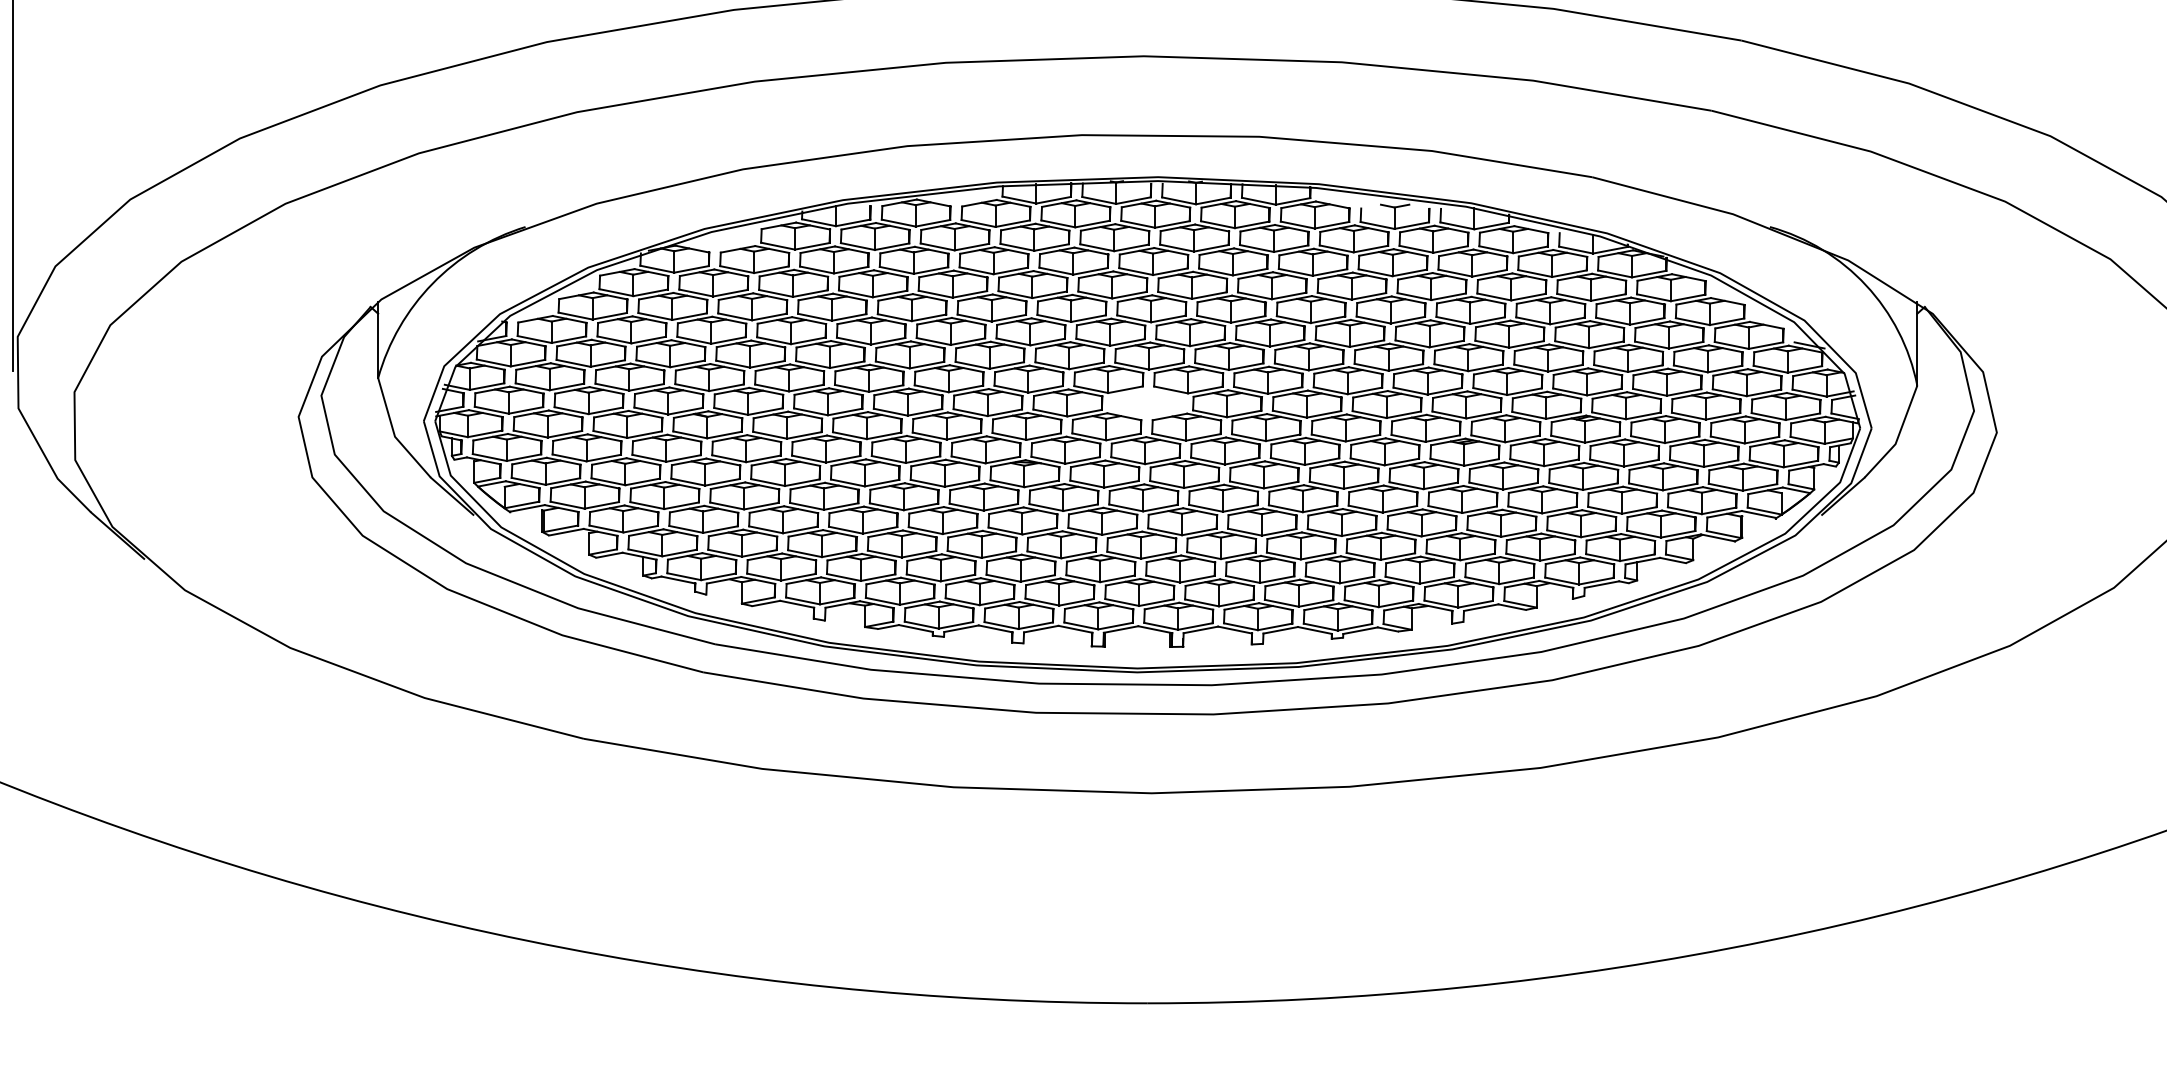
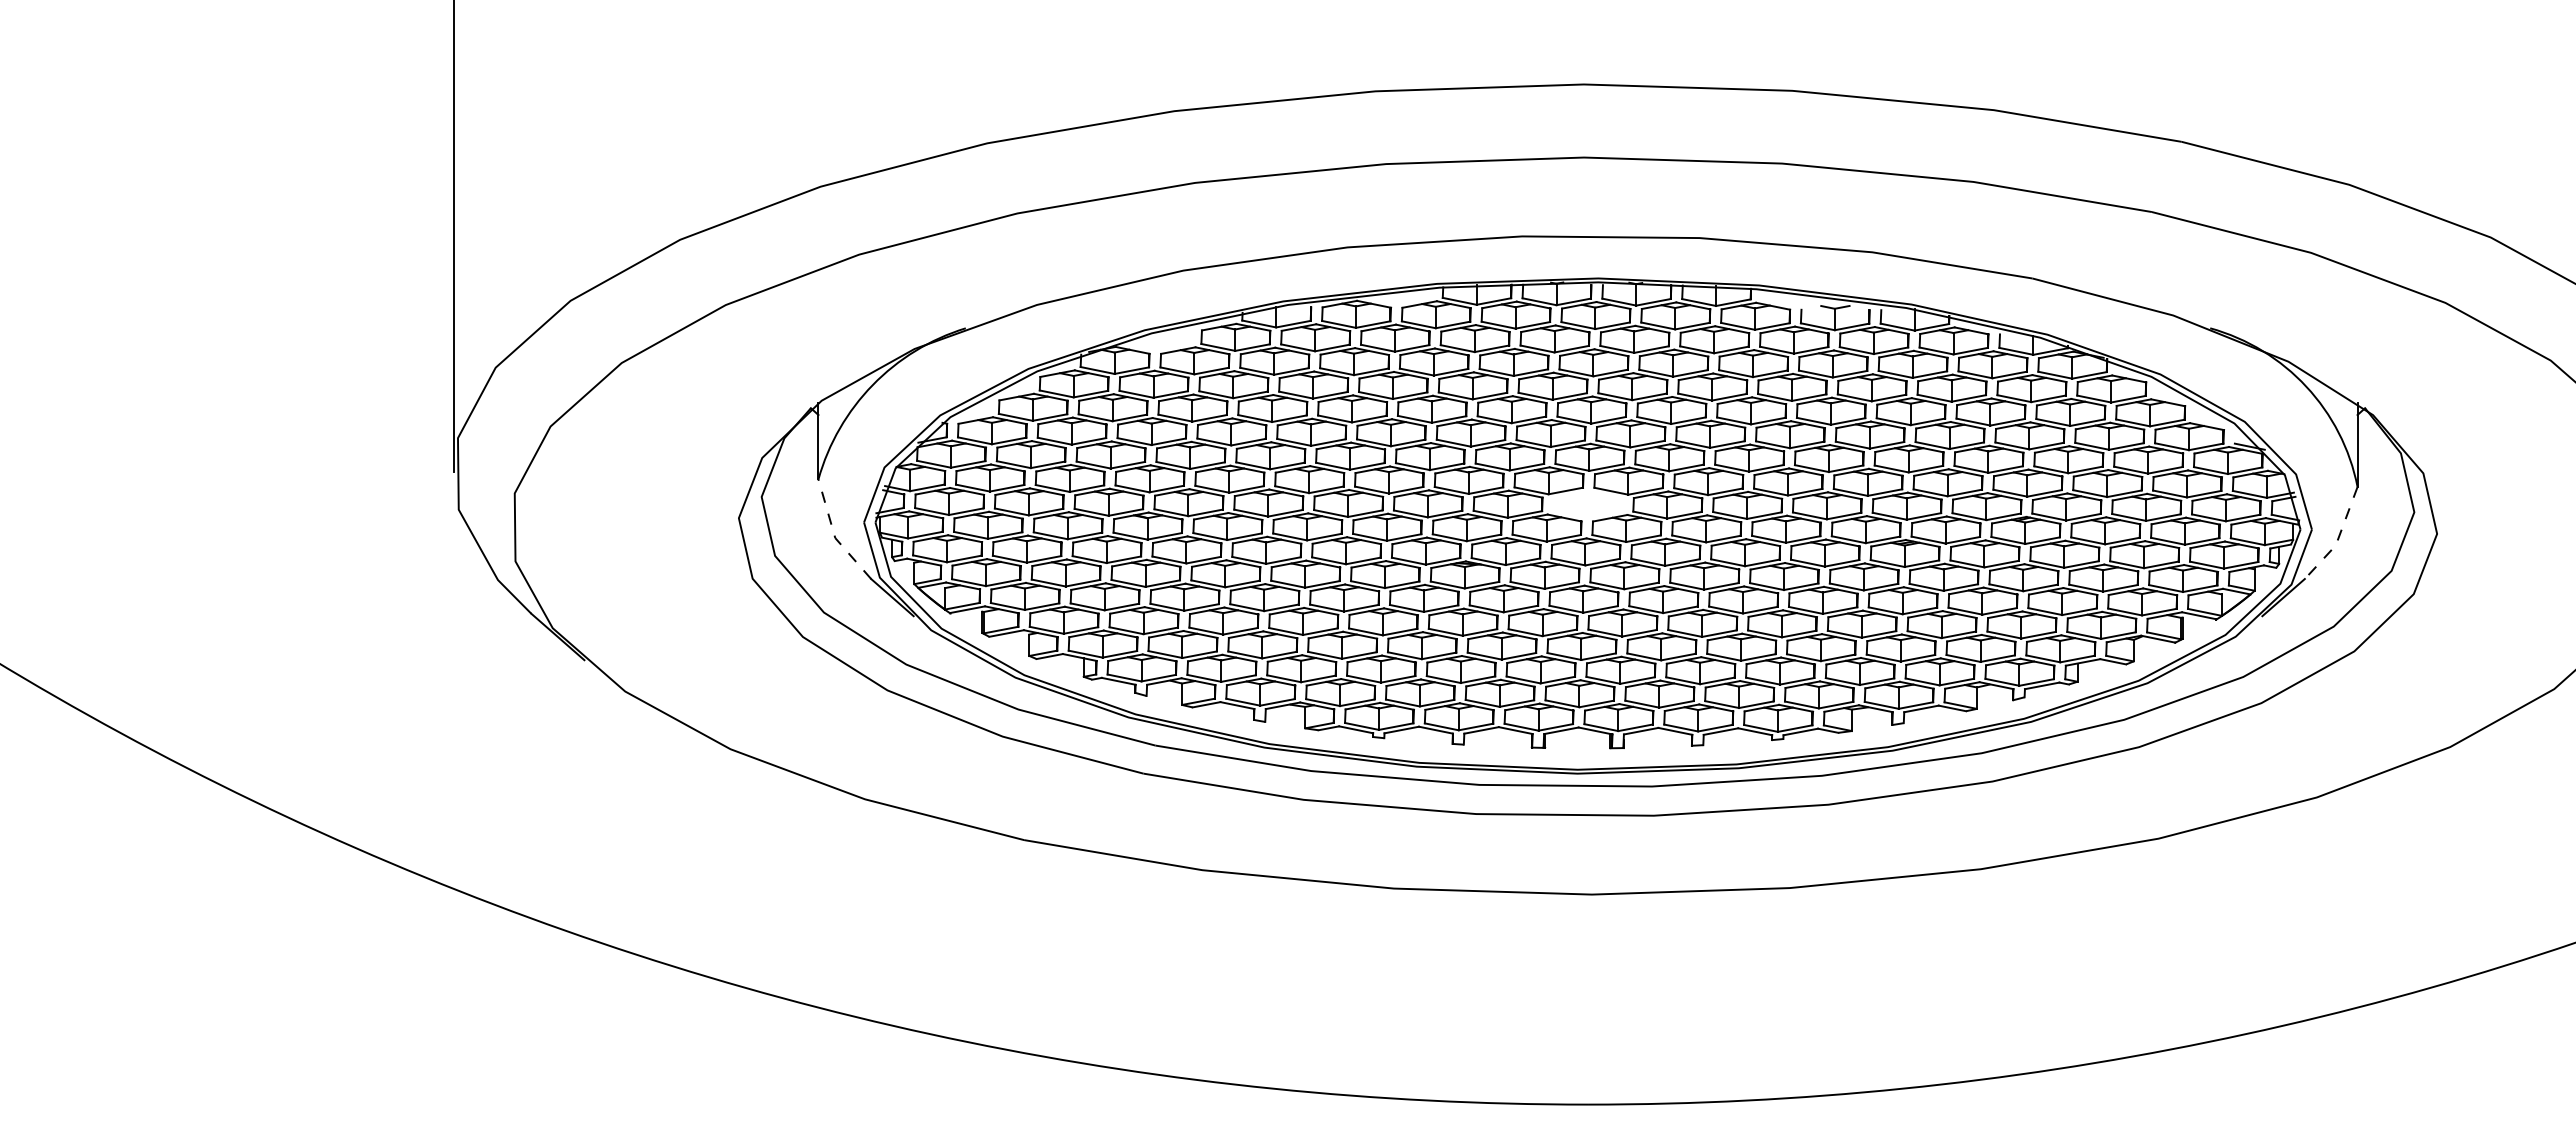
line: (394, 434) -> (834, 535), solid -> dashed
line: (1898, 437) -> (2338, 538), solid -> dashed

